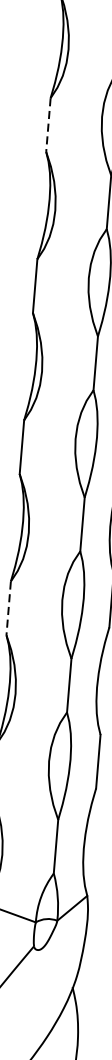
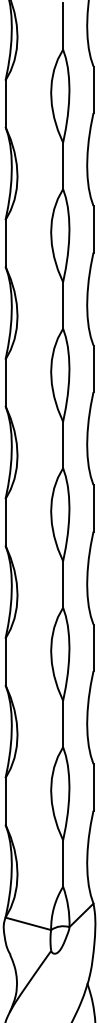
line: (48, 125) -> (5, 243), dashed -> solid
line: (8, 609) -> (5, 662), dashed -> solid

